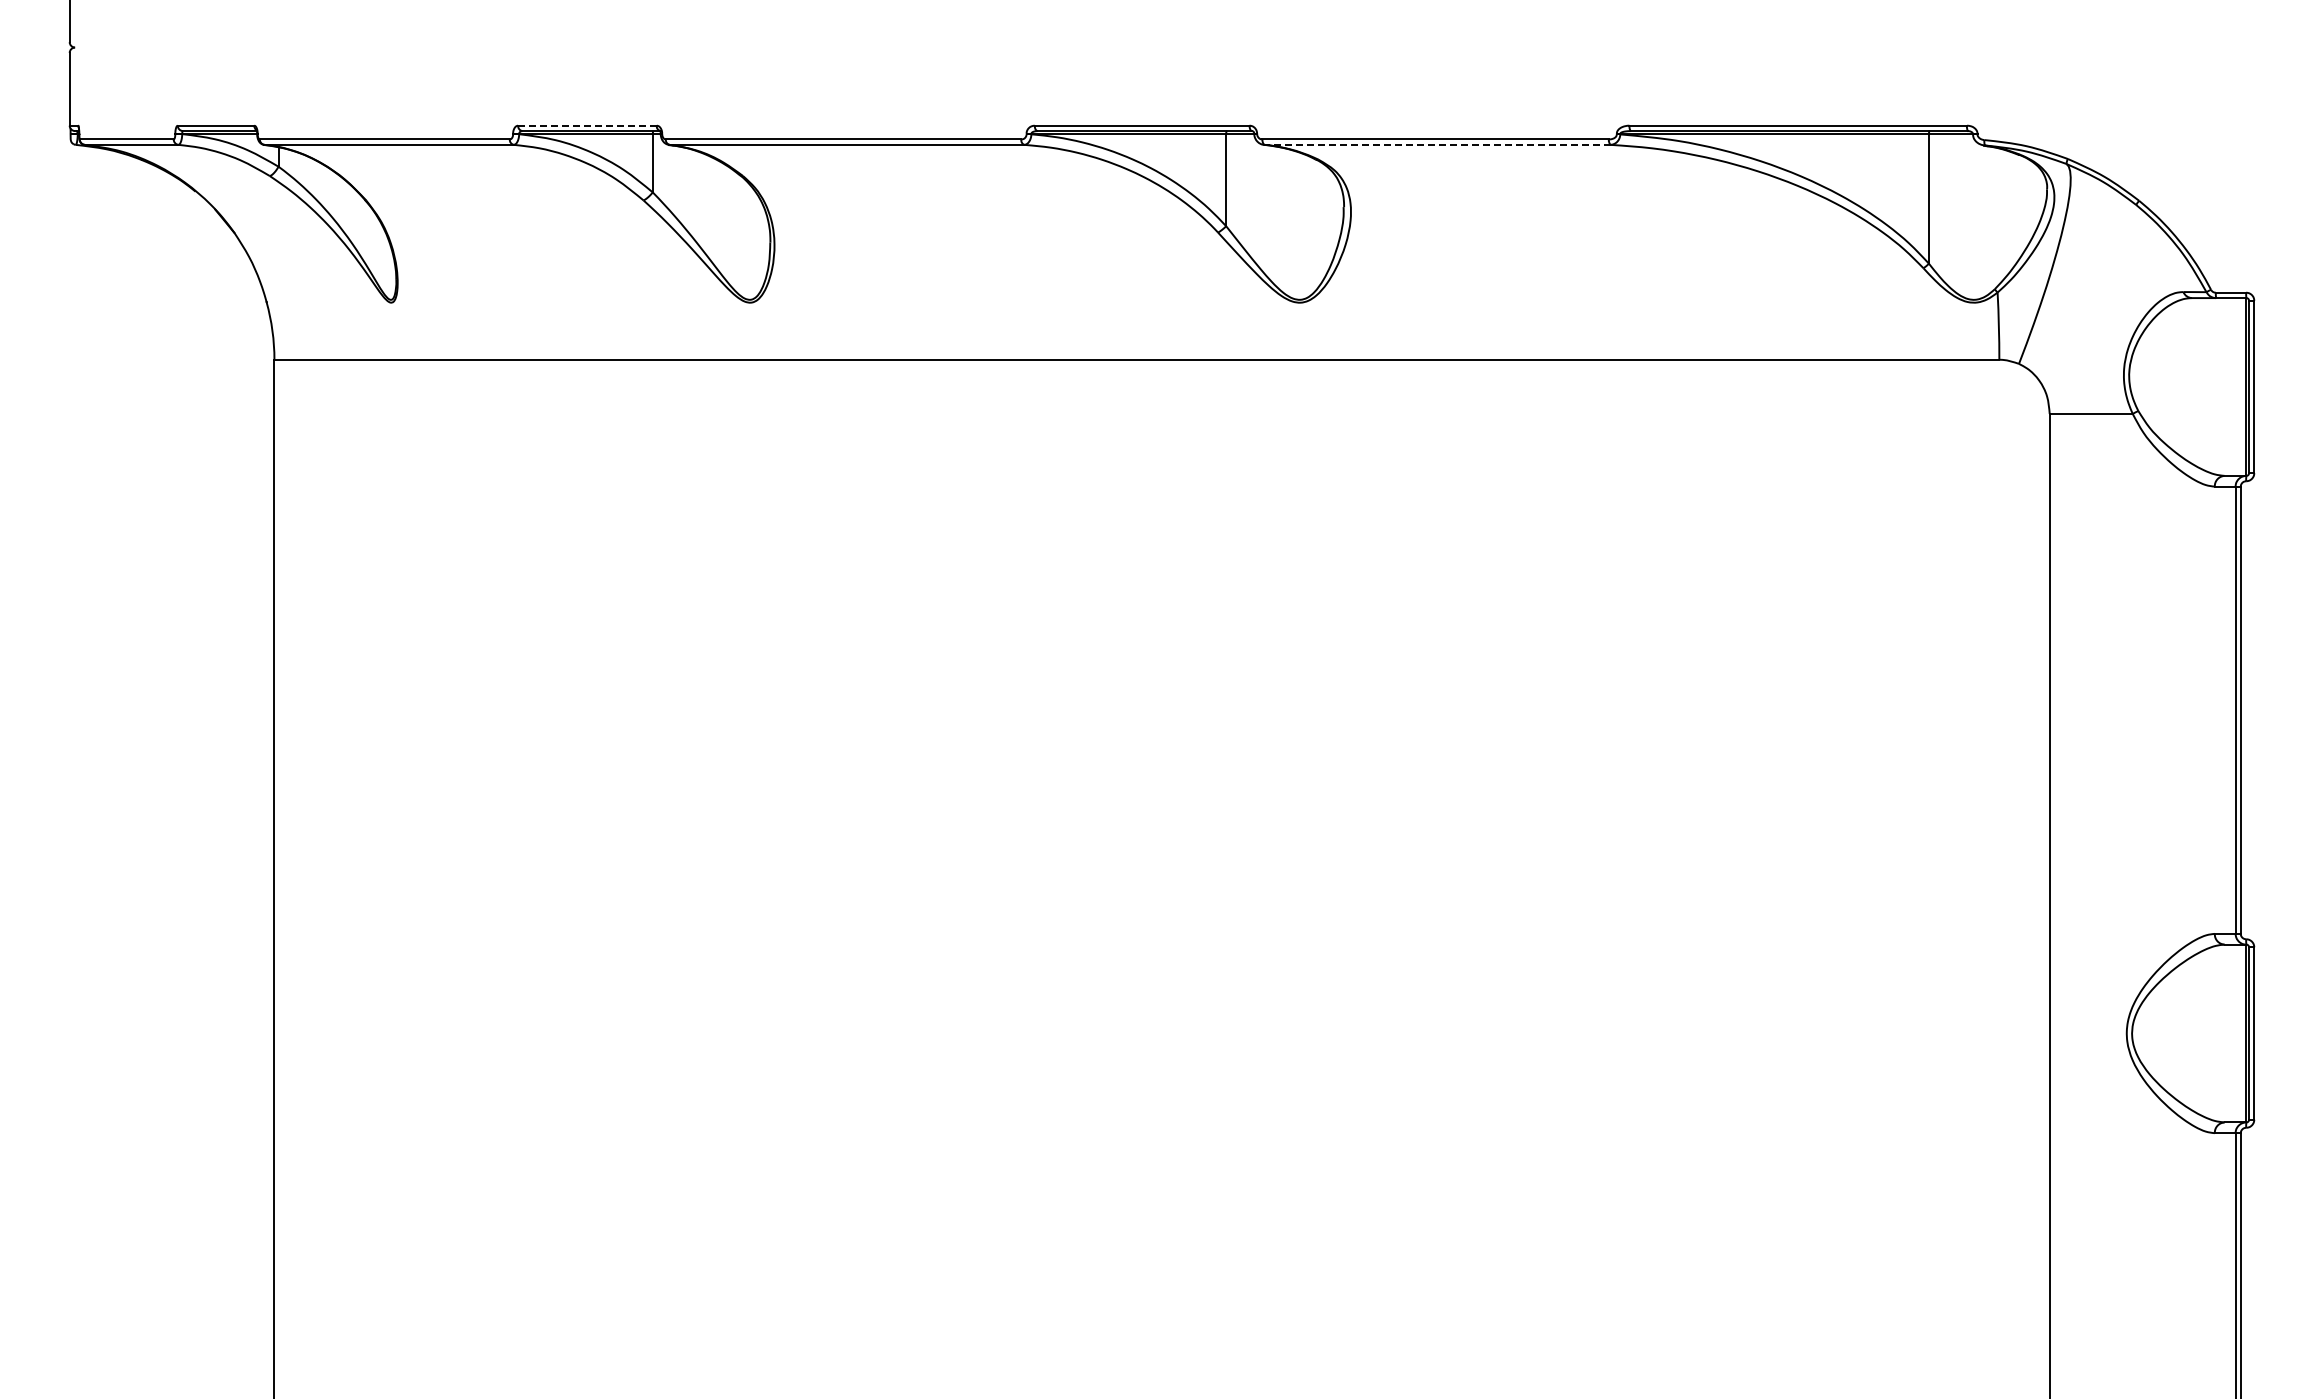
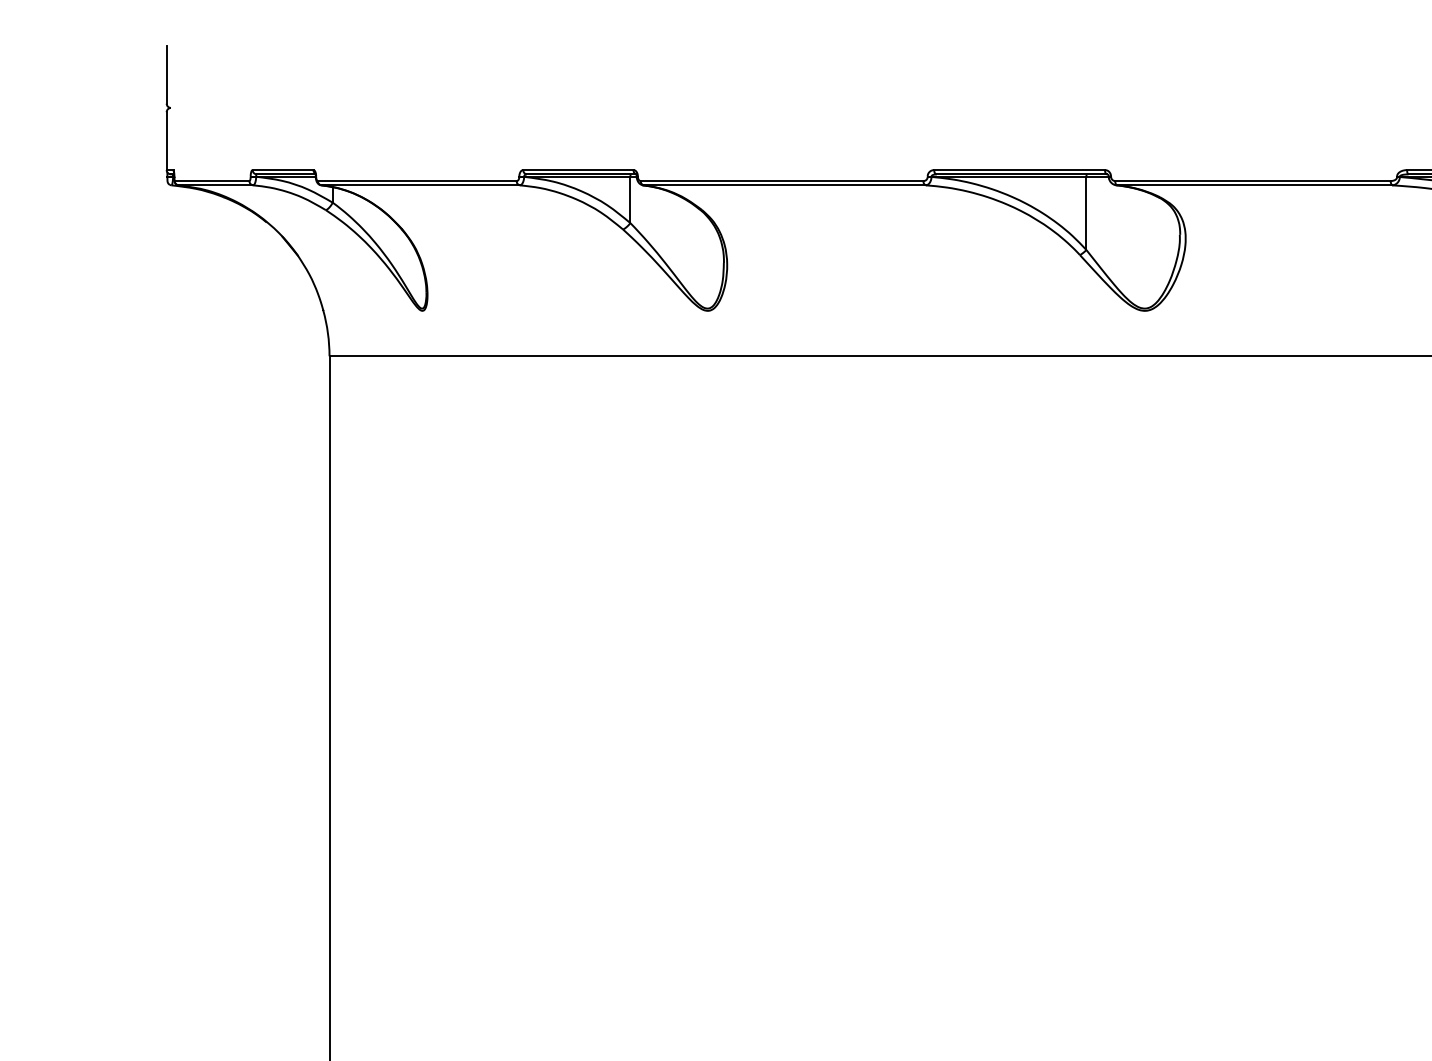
line: (587, 125) -> (578, 169), dashed -> solid
line: (1437, 144) -> (1254, 185), dashed -> solid

